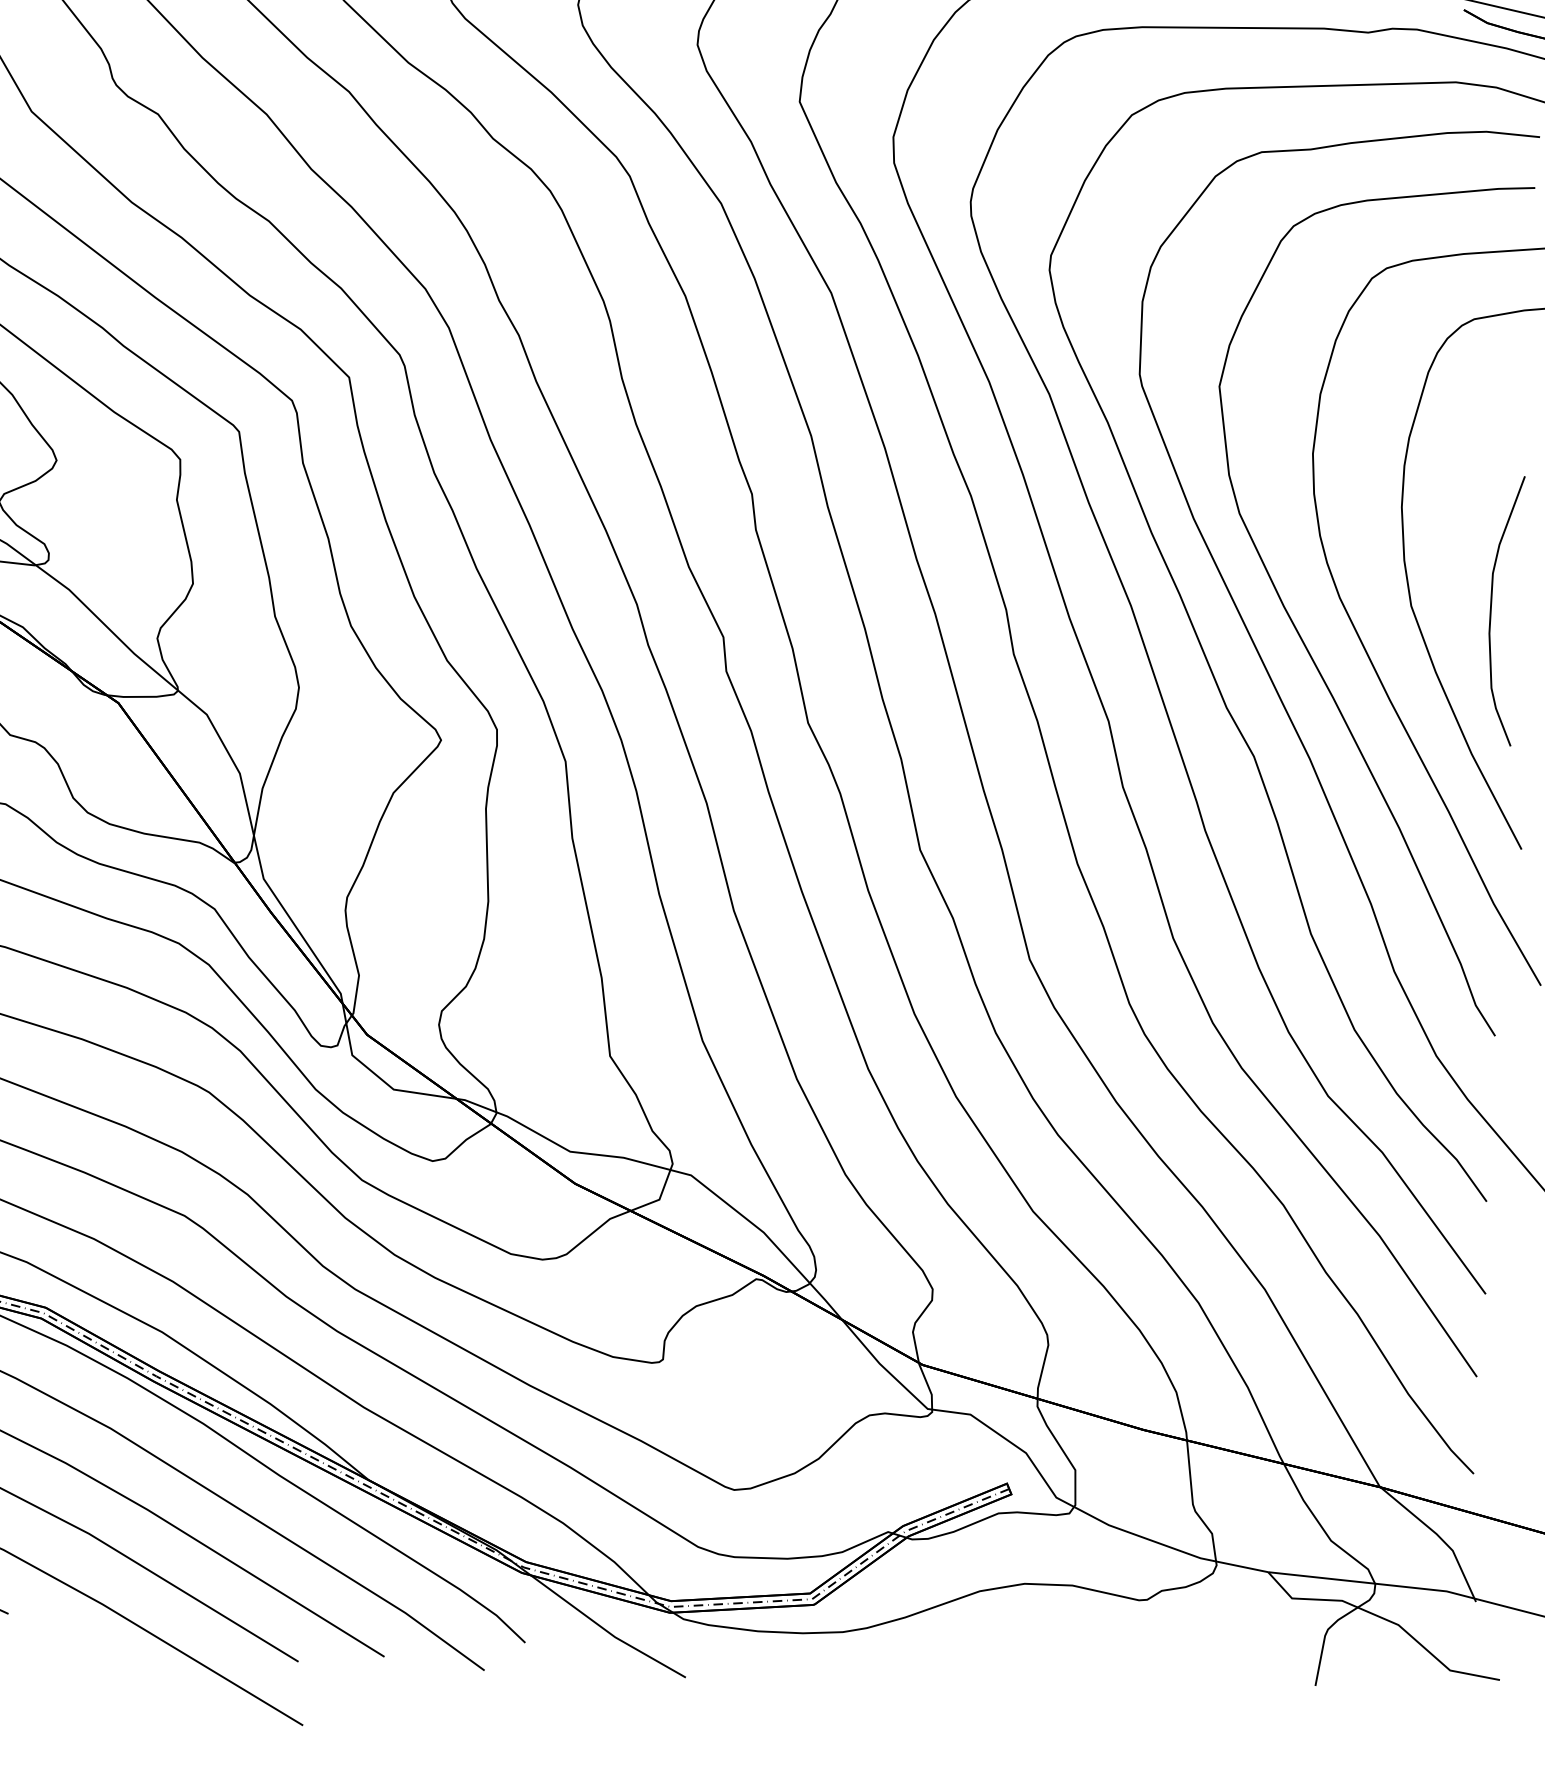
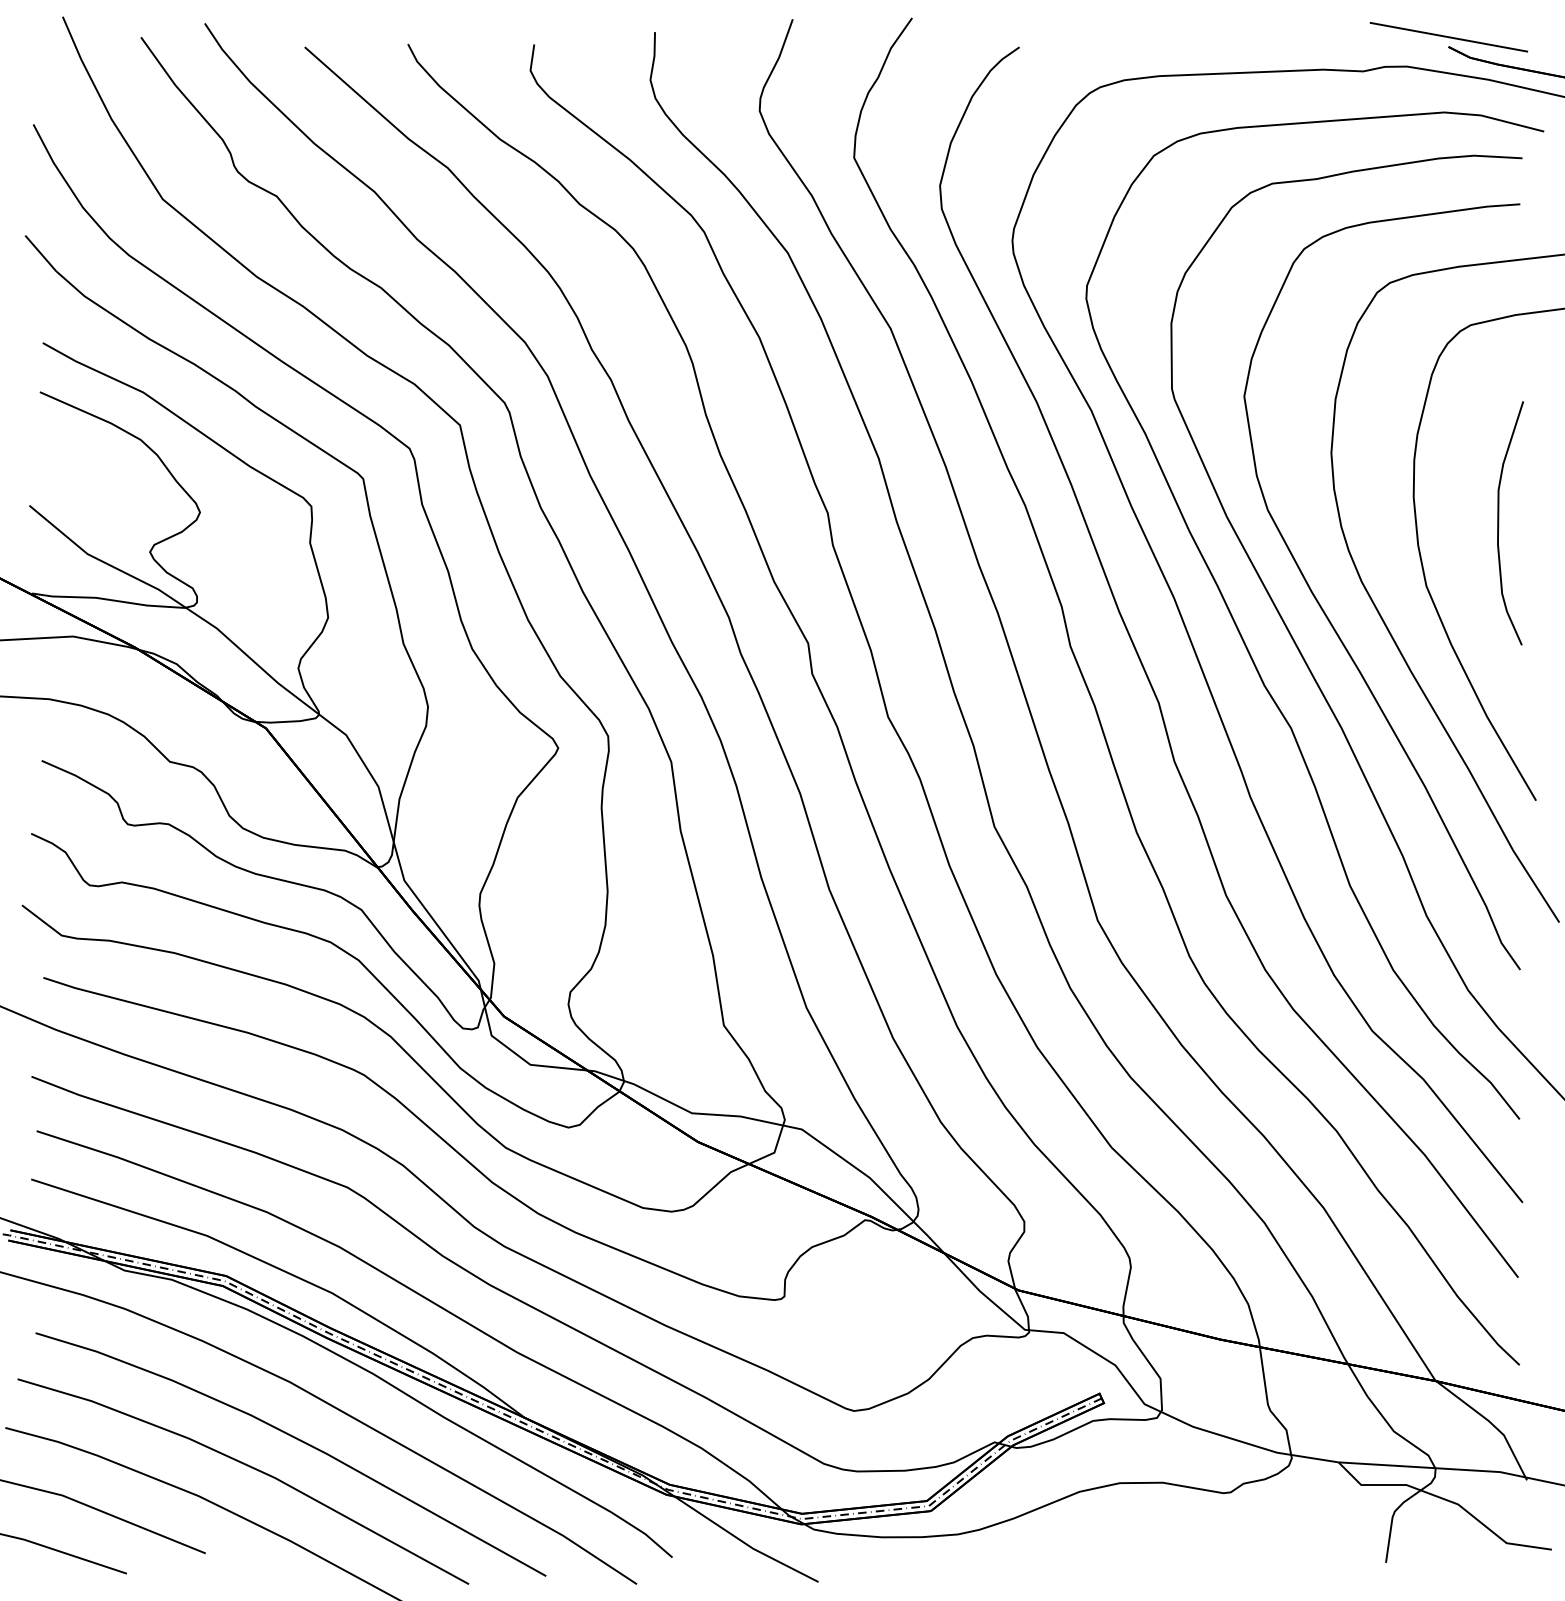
curve: (1492, 610) -> (1499, 523), moved

